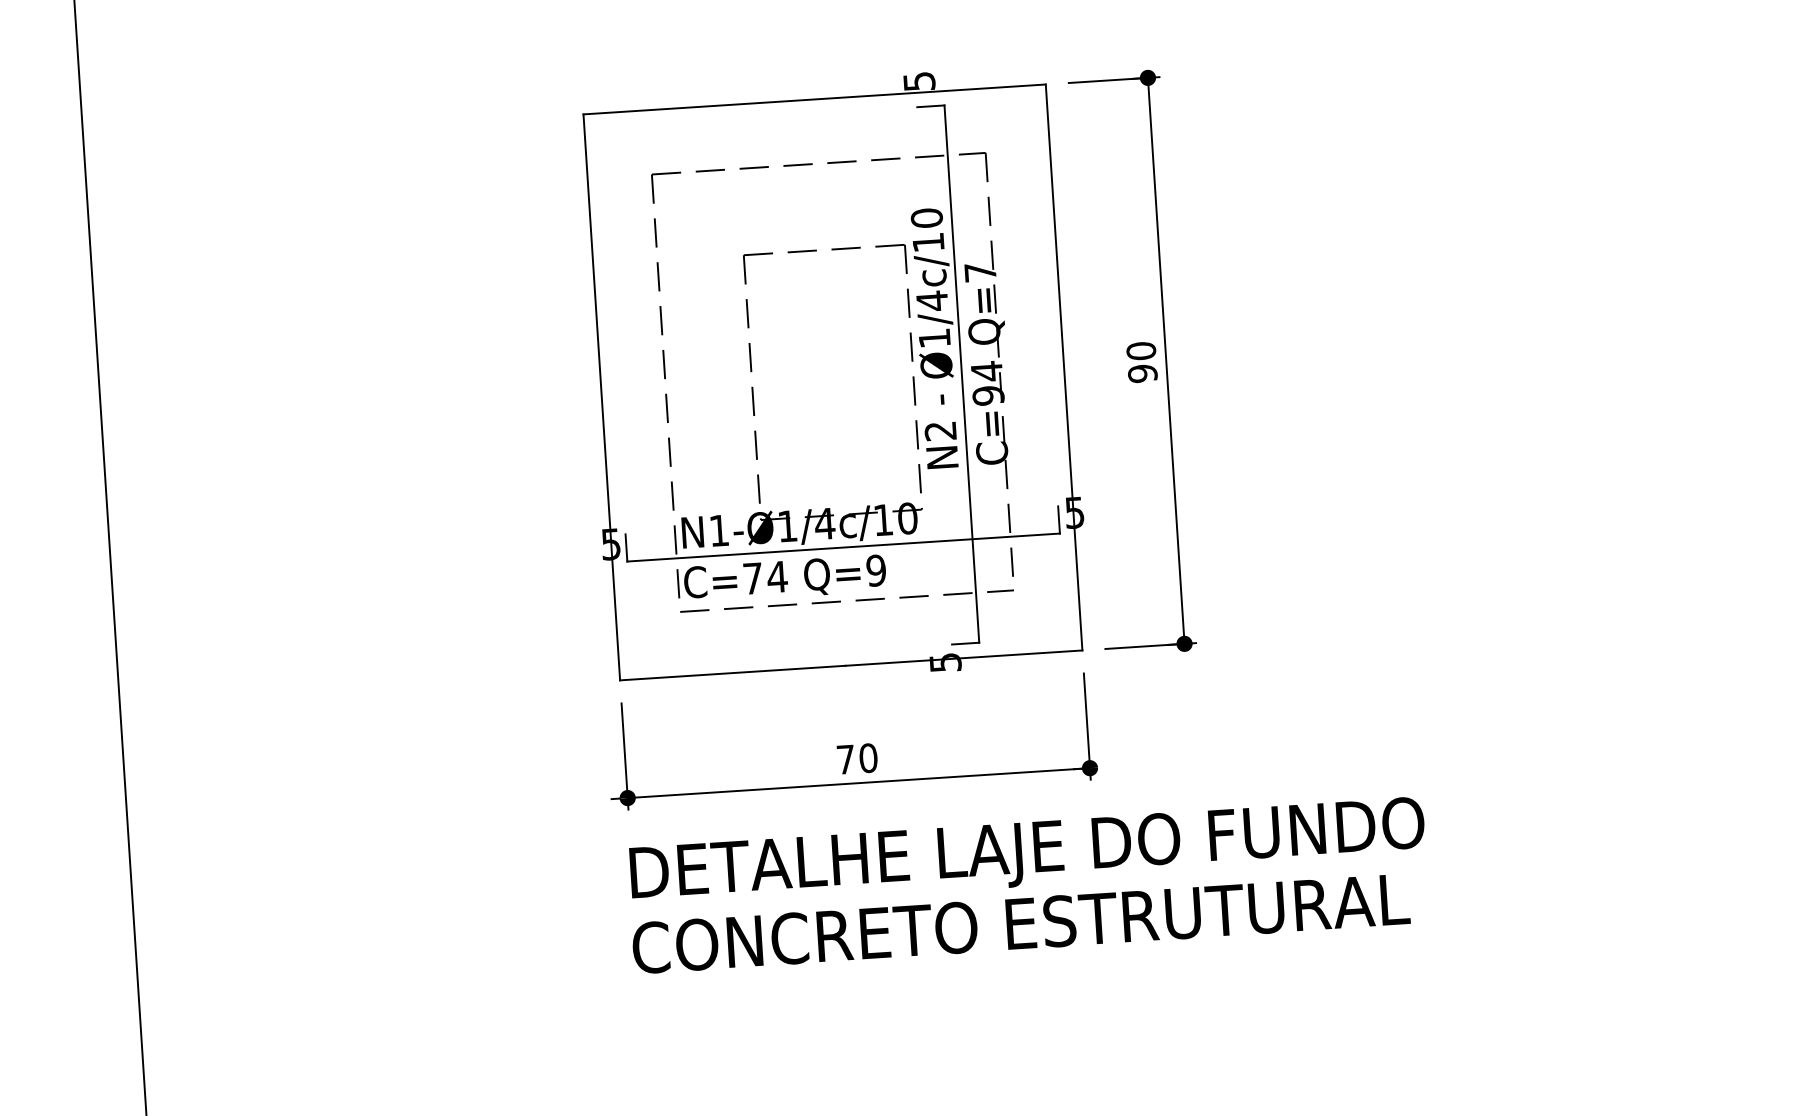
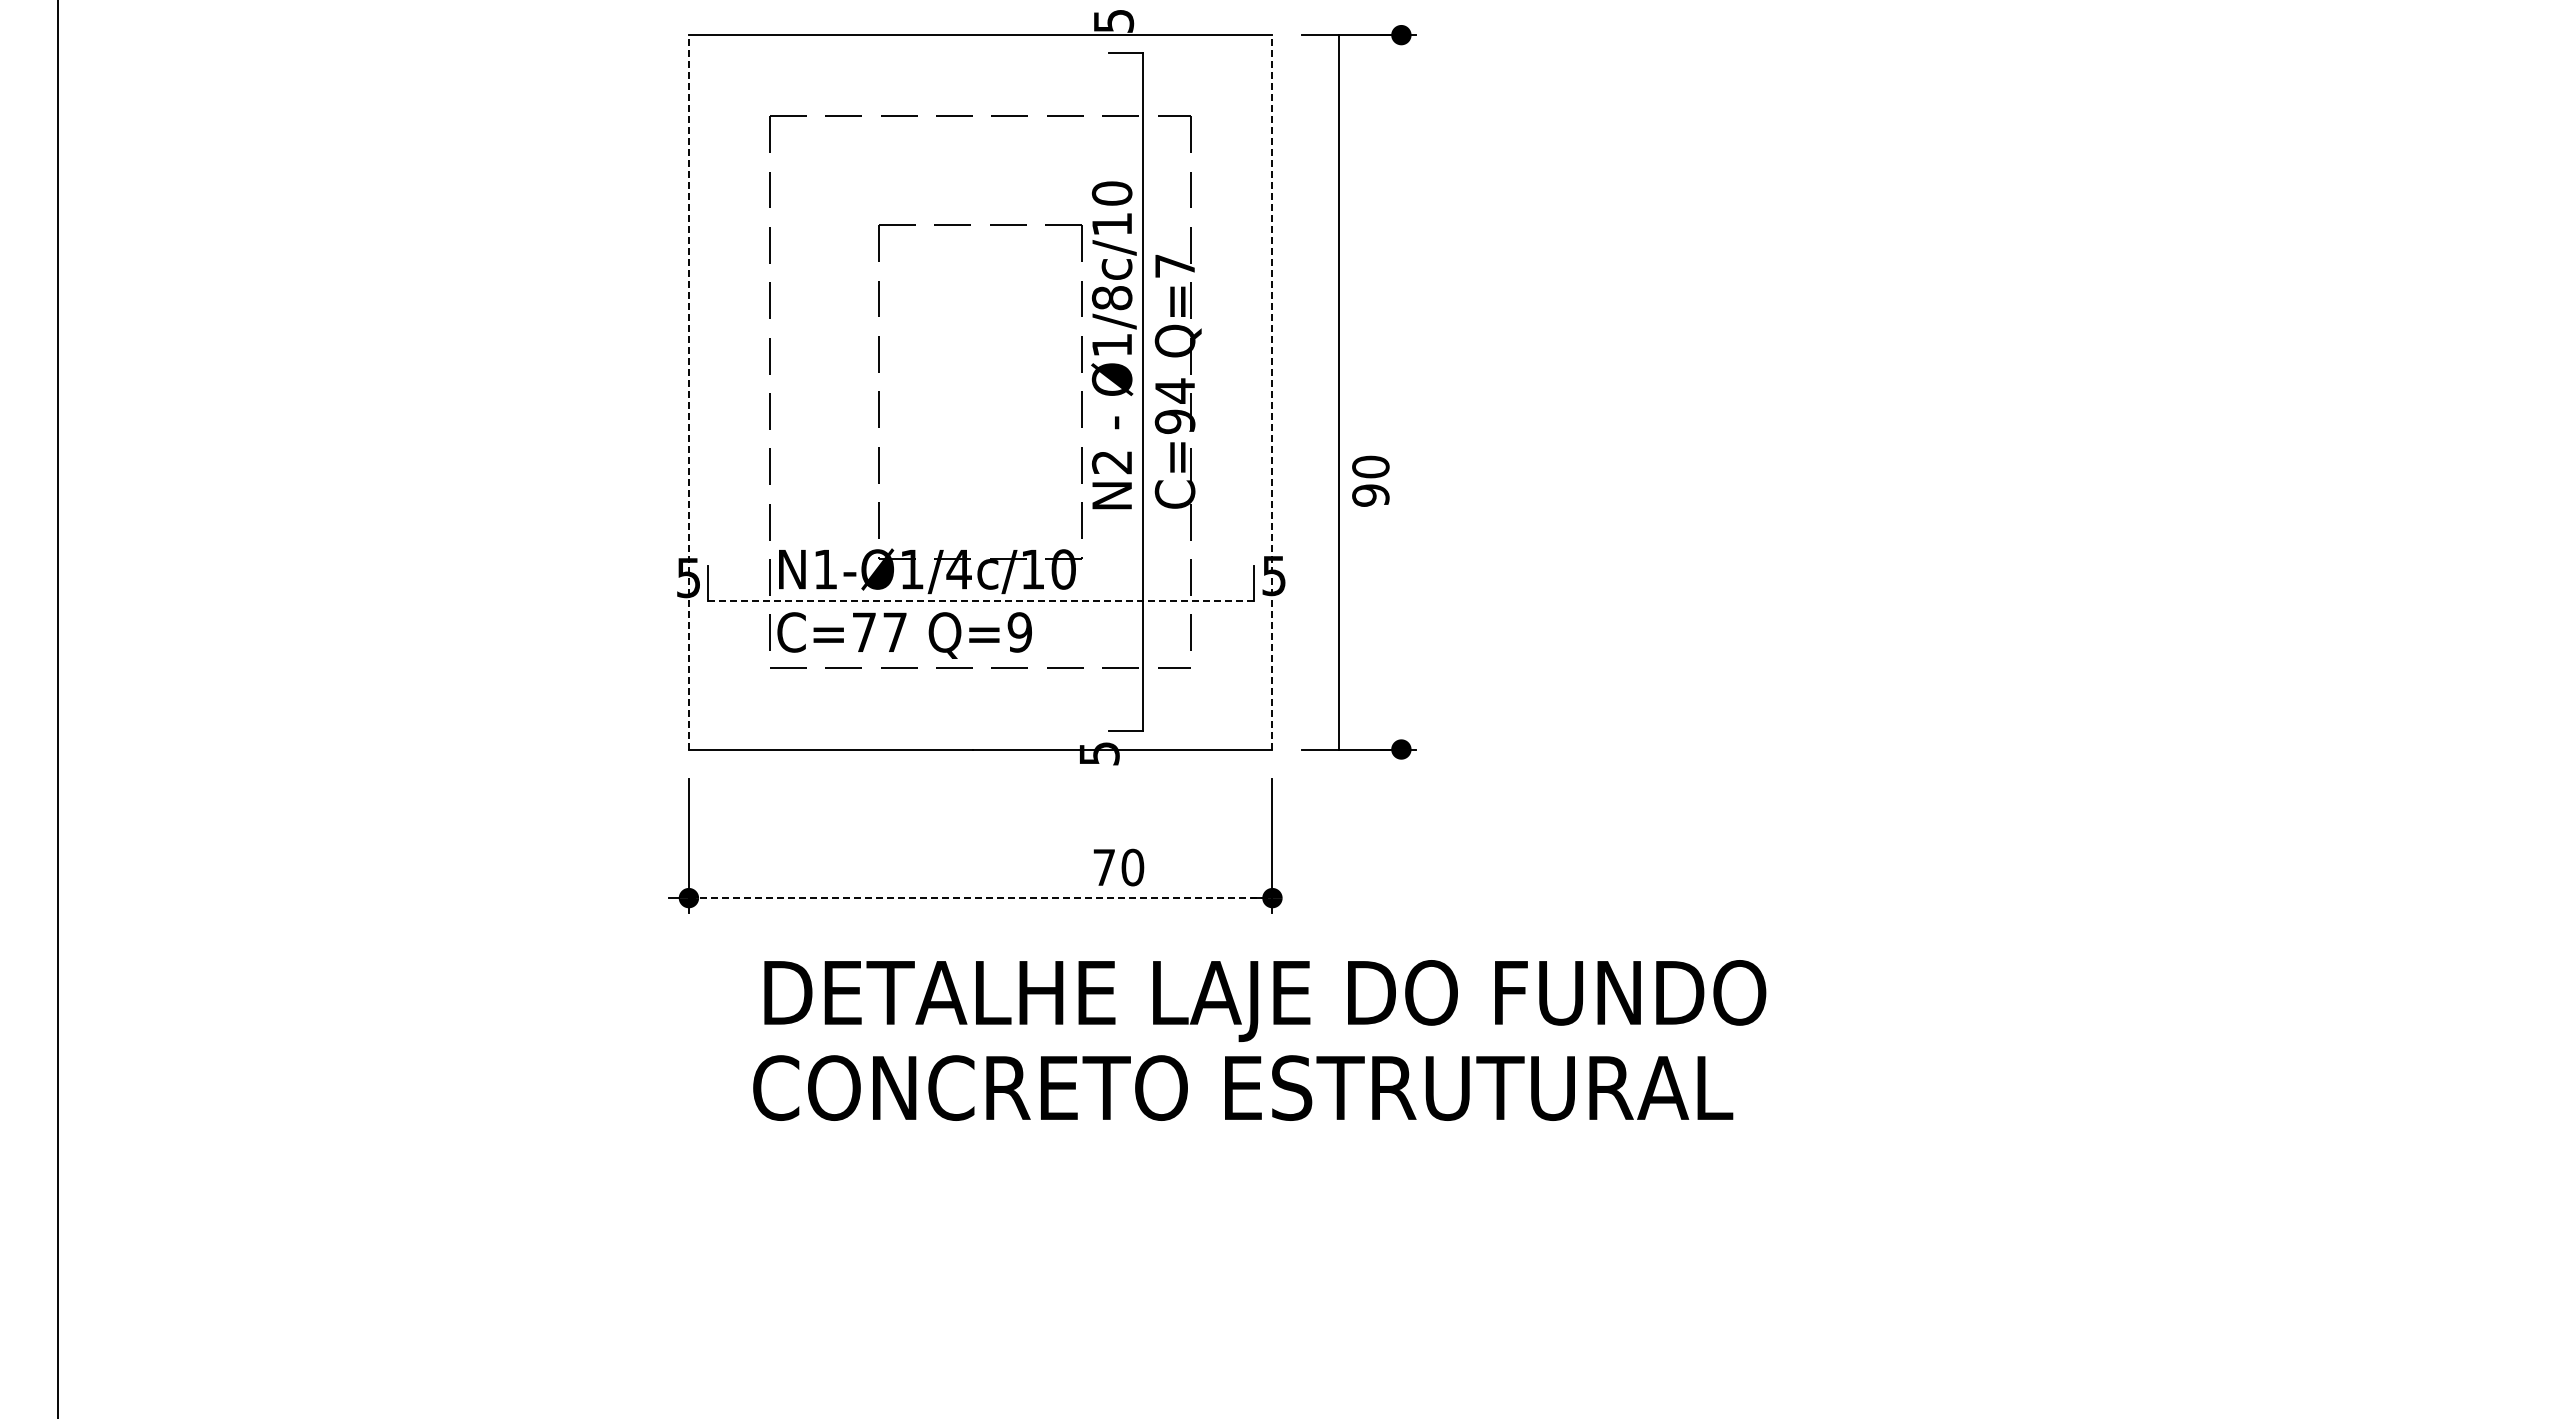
text: (931, 301) -> (1111, 298), Ø1/4c/10 -> Ø1/8c/10
text: (1141, 361) -> (1370, 480), moved
line: (1166, 361) -> (1339, 392), moved
line: (1064, 366) -> (1272, 391), solid -> dashed
line: (601, 396) -> (688, 391), solid -> dashed
line: (844, 547) -> (981, 600), solid -> dashed
text: (776, 576) -> (894, 631), C=74 -> C=77
text: (857, 758) -> (1118, 867), moved
line: (858, 783) -> (980, 898), solid -> dashed
text: (1027, 853) -> (1265, 1000), moved
text: (1021, 923) -> (1243, 1087), moved

